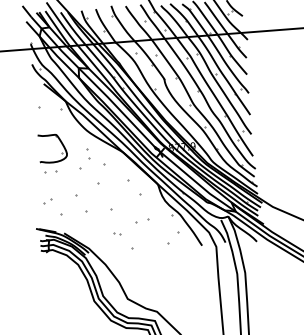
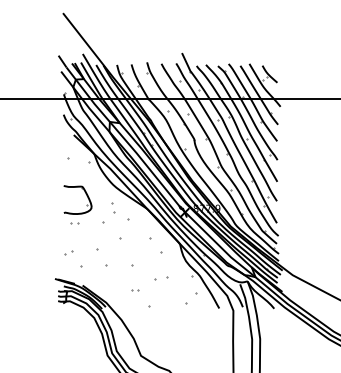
part: (51, 172) -> (74, 223), size x0.62

